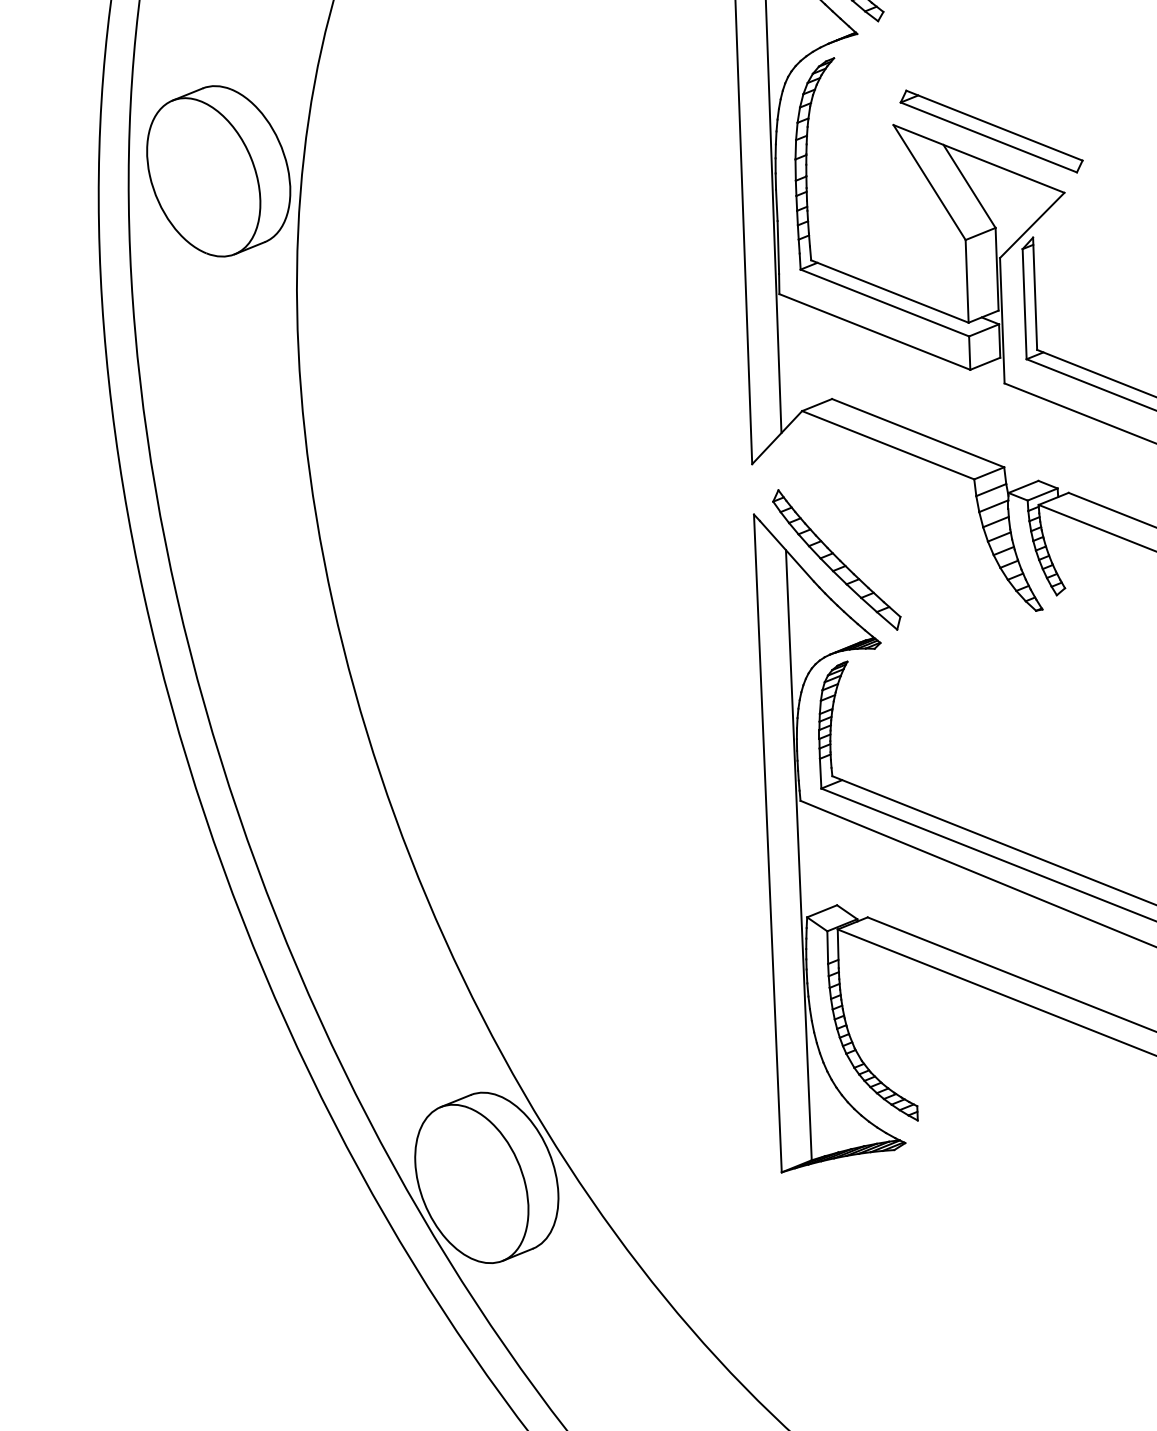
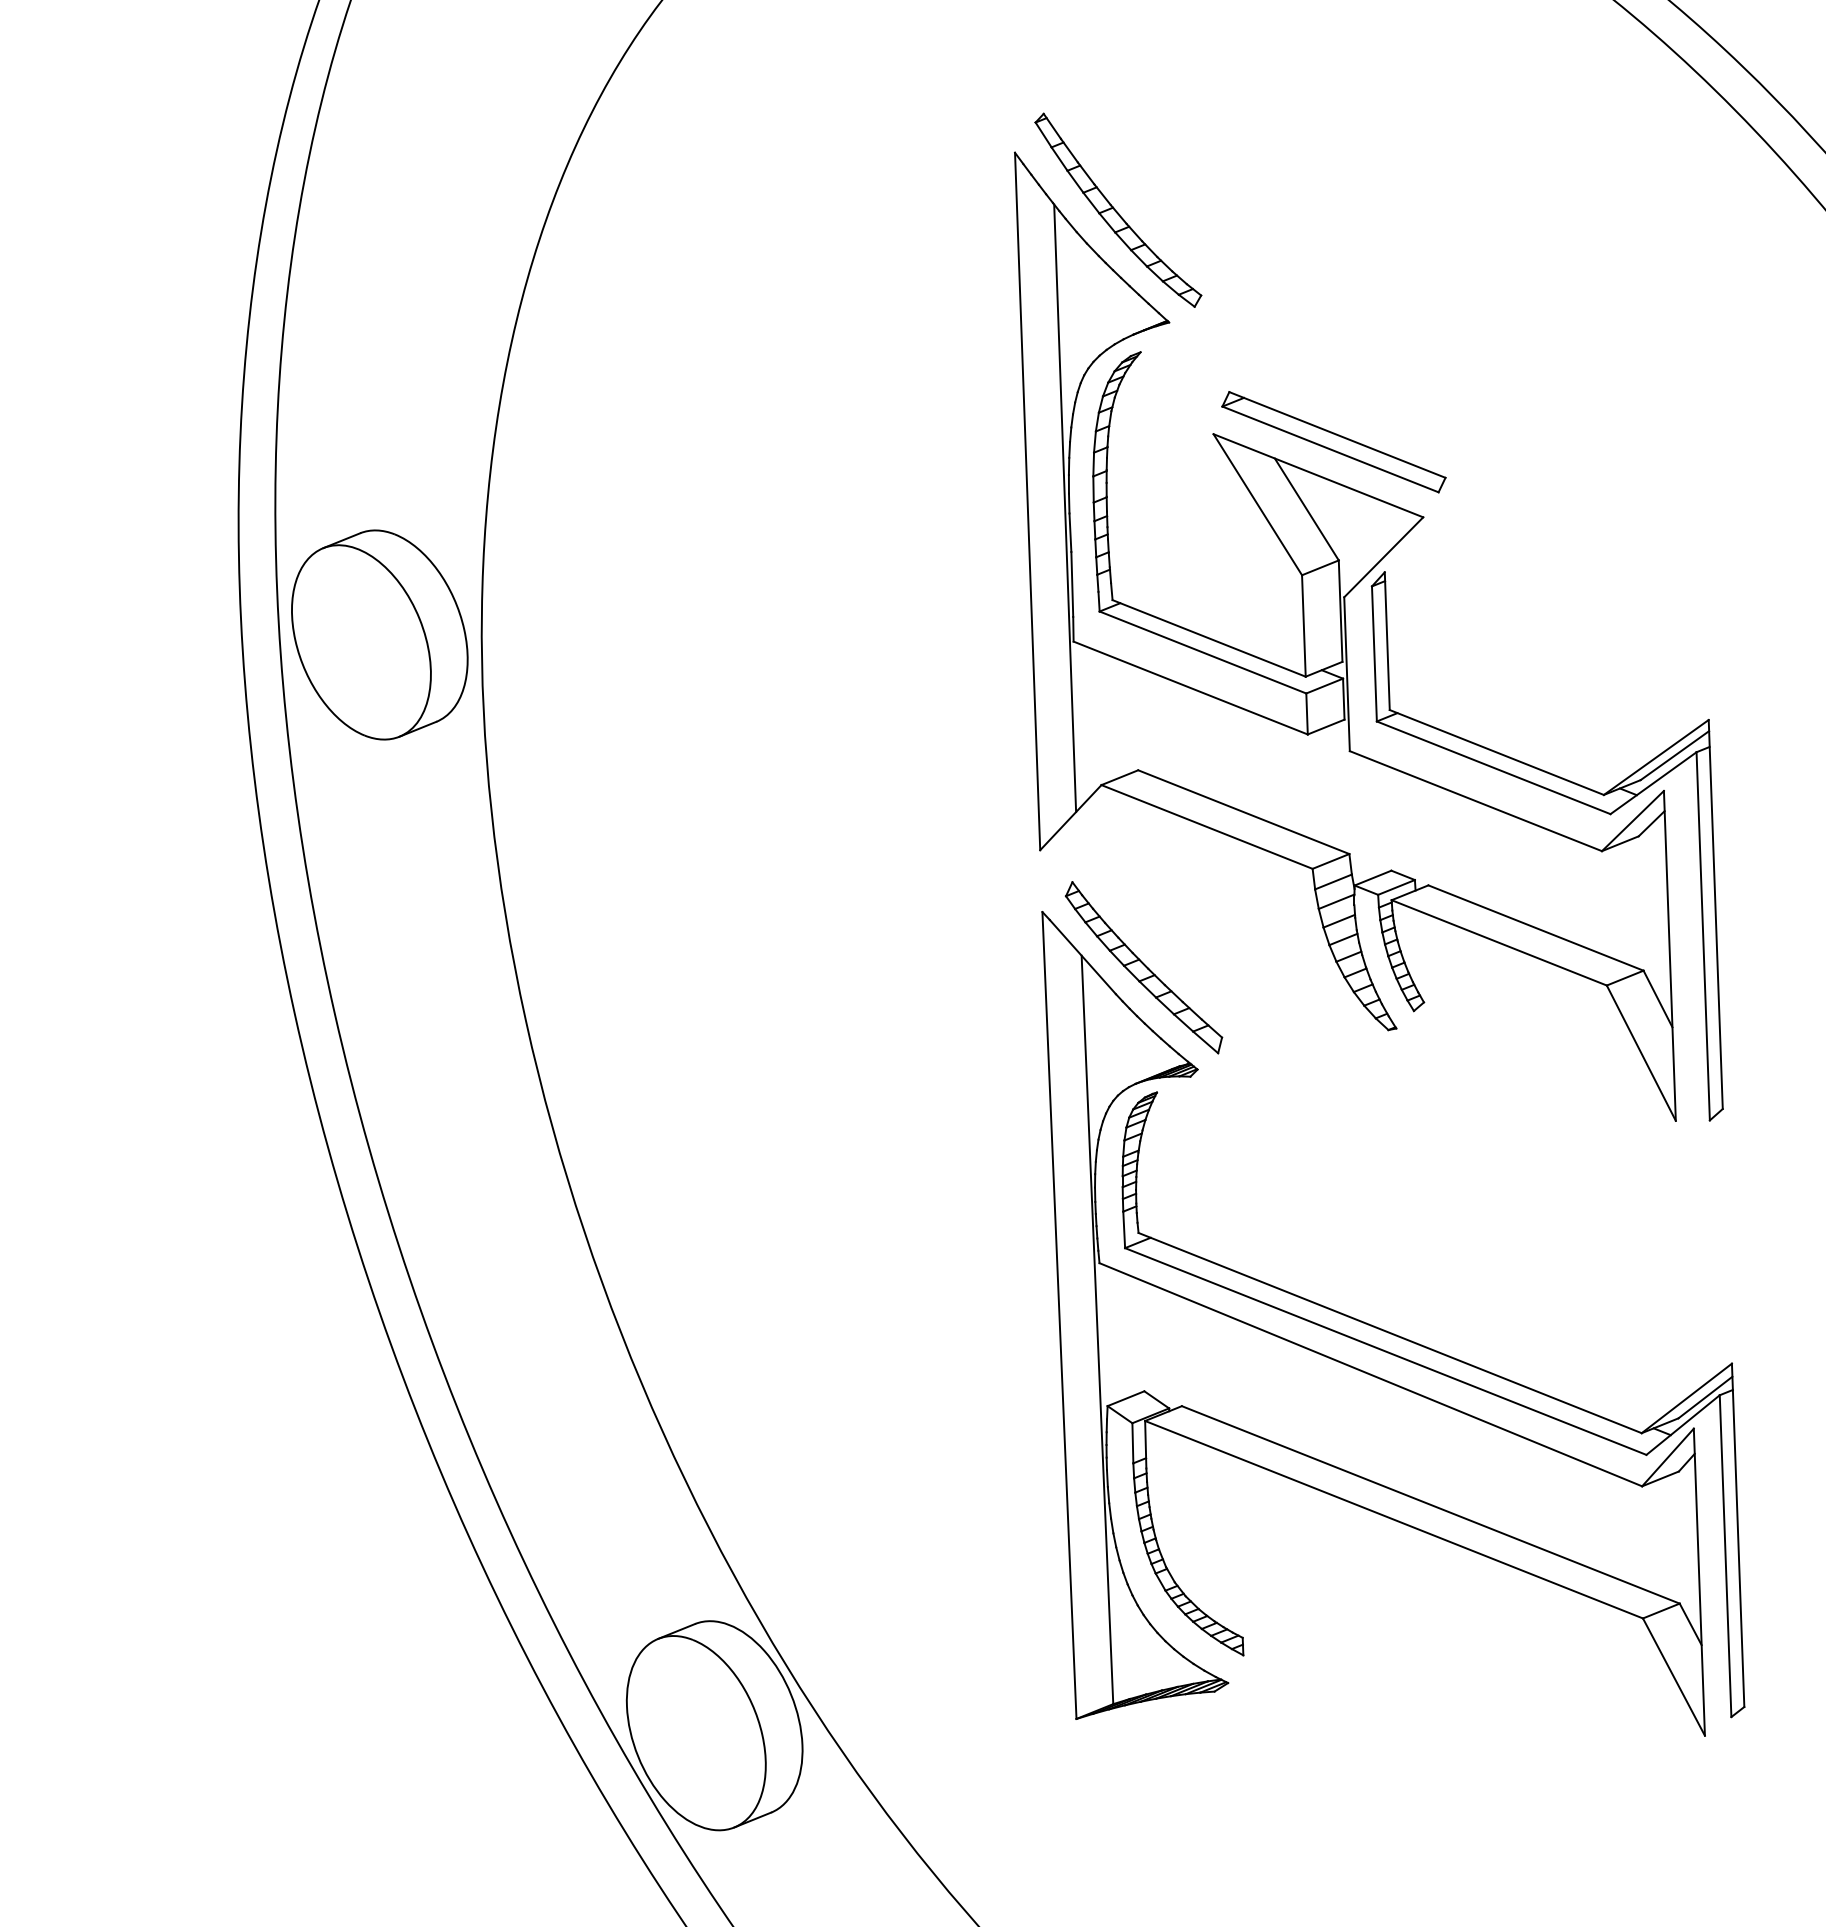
part: (218, 170) -> (379, 634), moved

